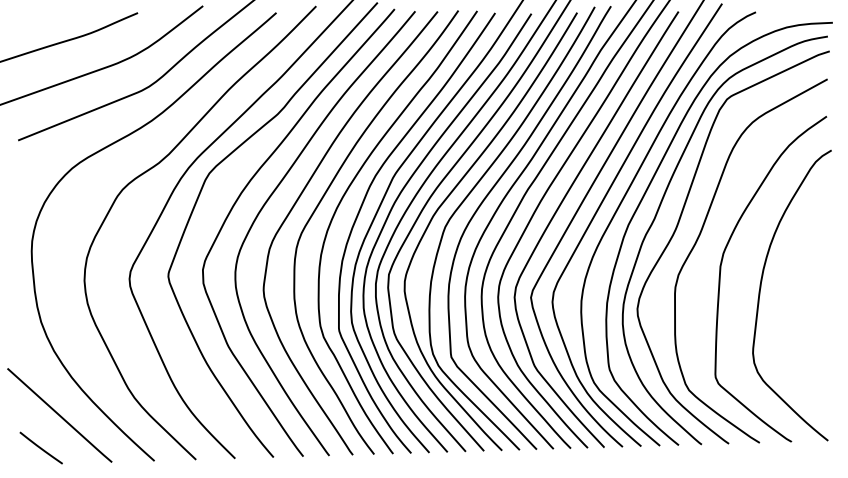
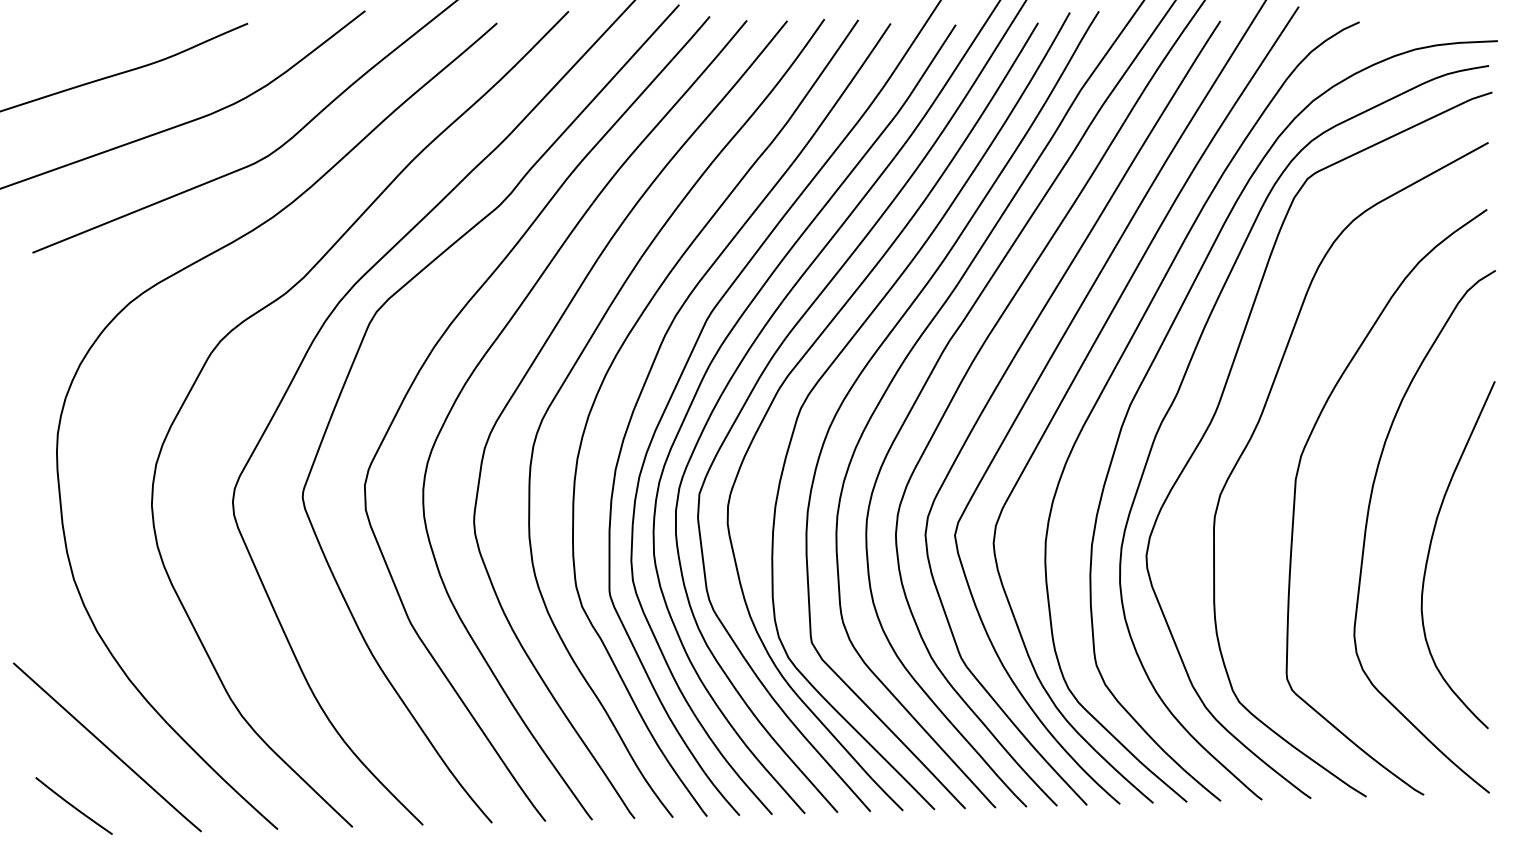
curve: (796, 303) -> (1432, 546), added

